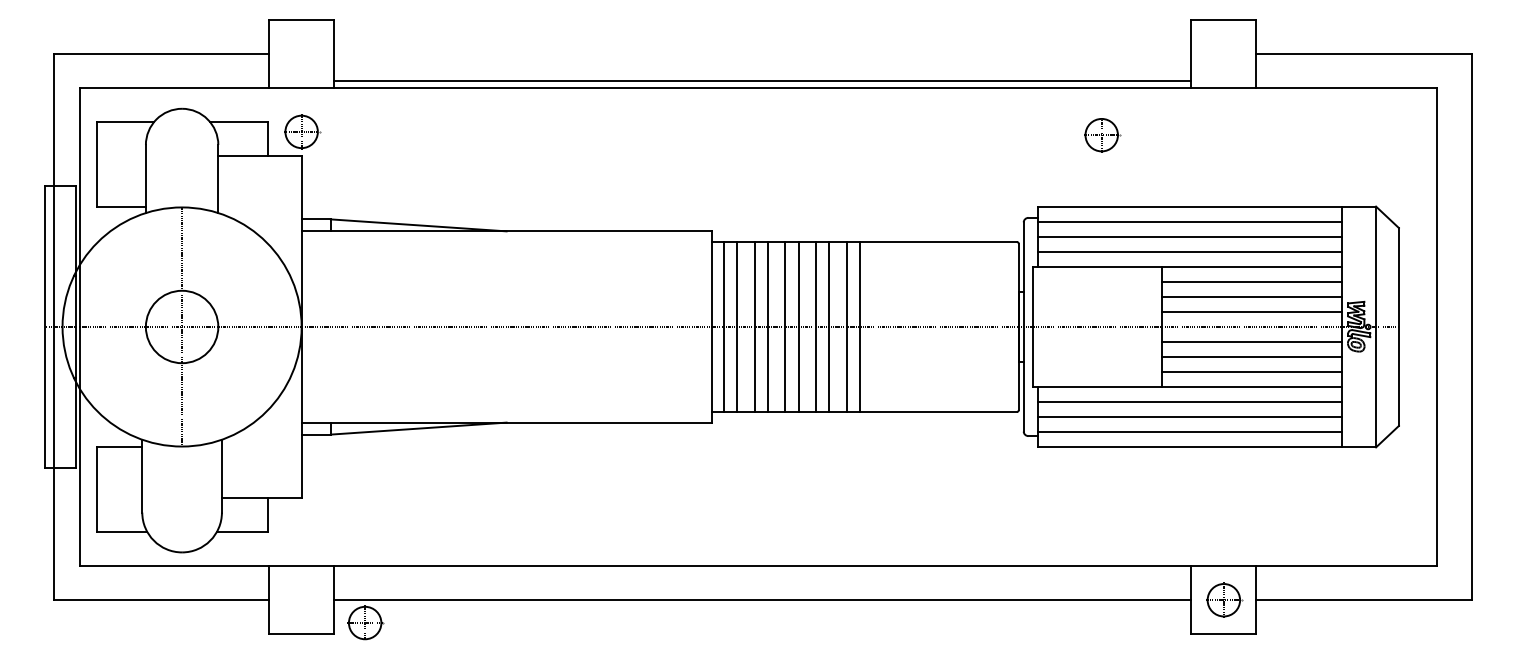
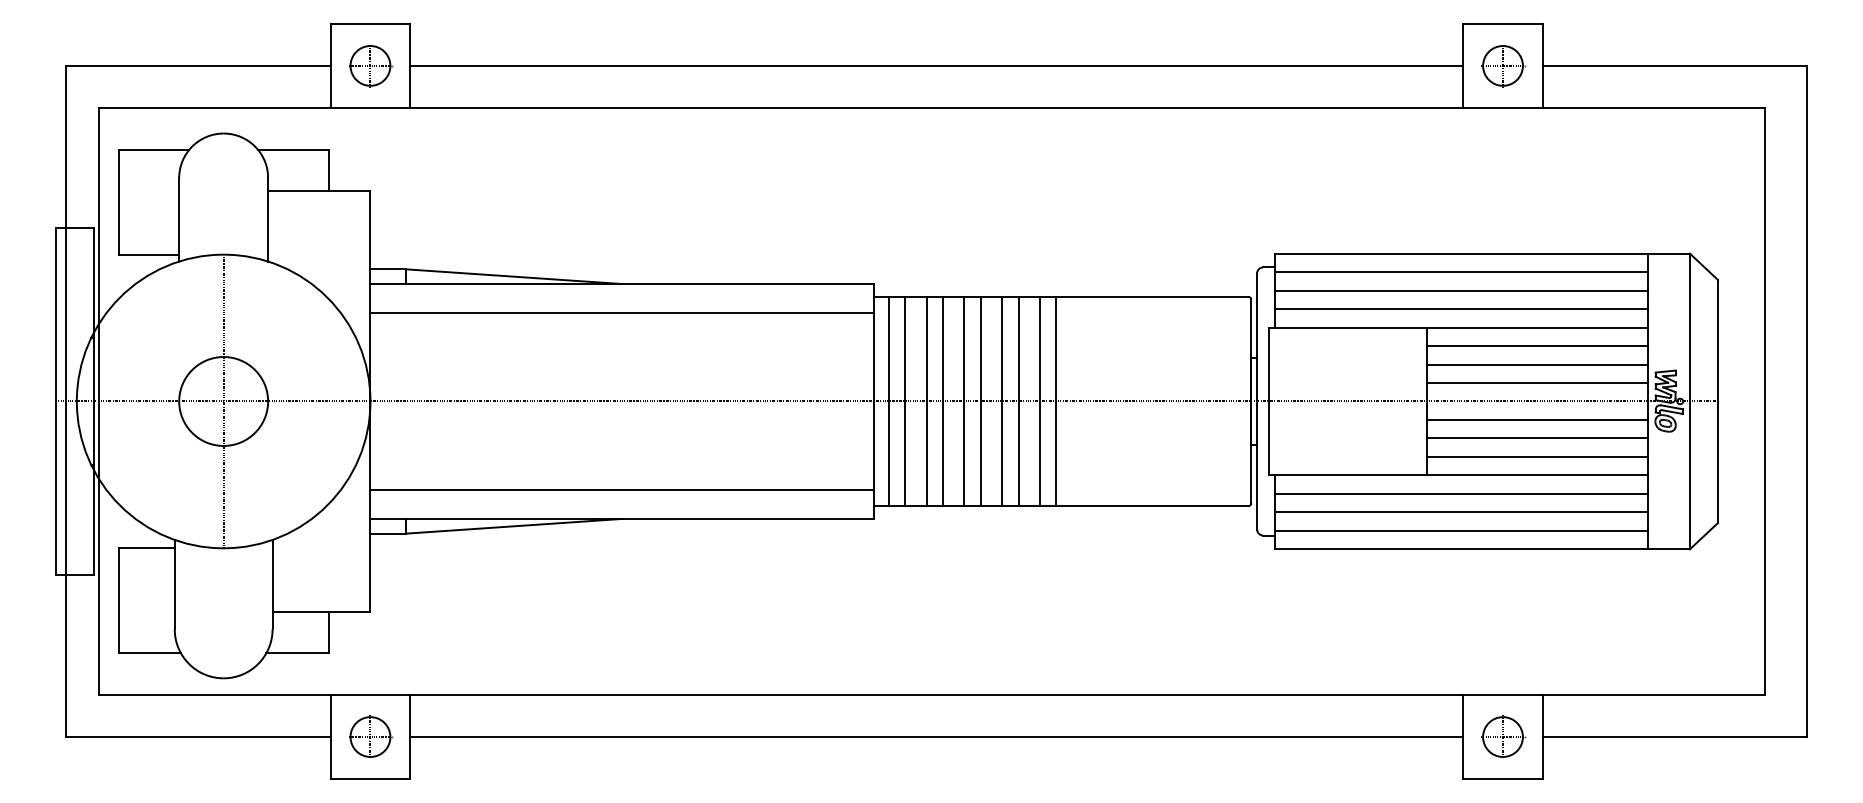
line: (762, 80) -> (936, 65), moved
part: (302, 132) -> (371, 66), moved
part: (1102, 135) -> (1503, 66), moved
line: (506, 255) -> (621, 313), added
line: (506, 398) -> (621, 489), added
part: (366, 622) -> (371, 736), moved

